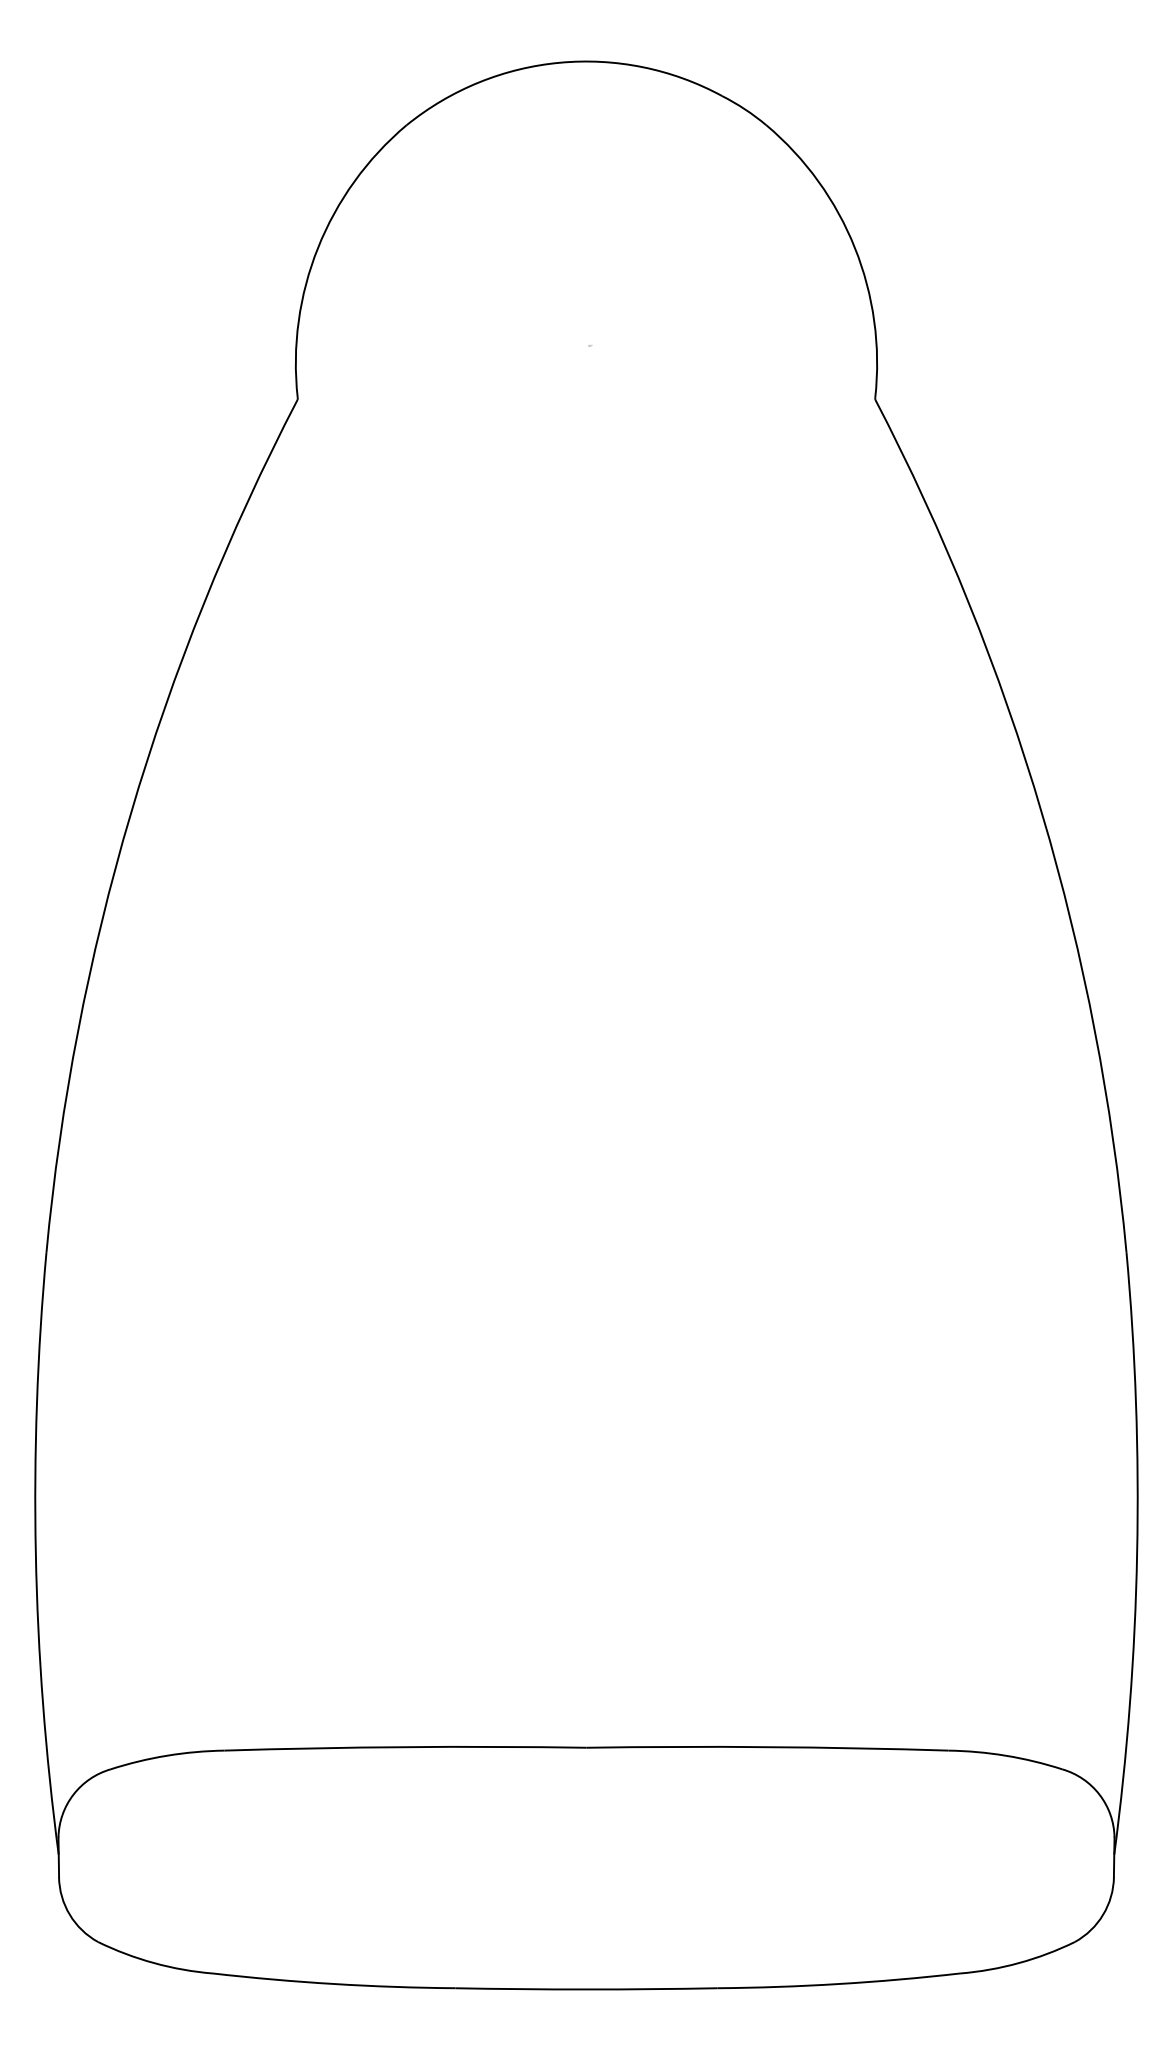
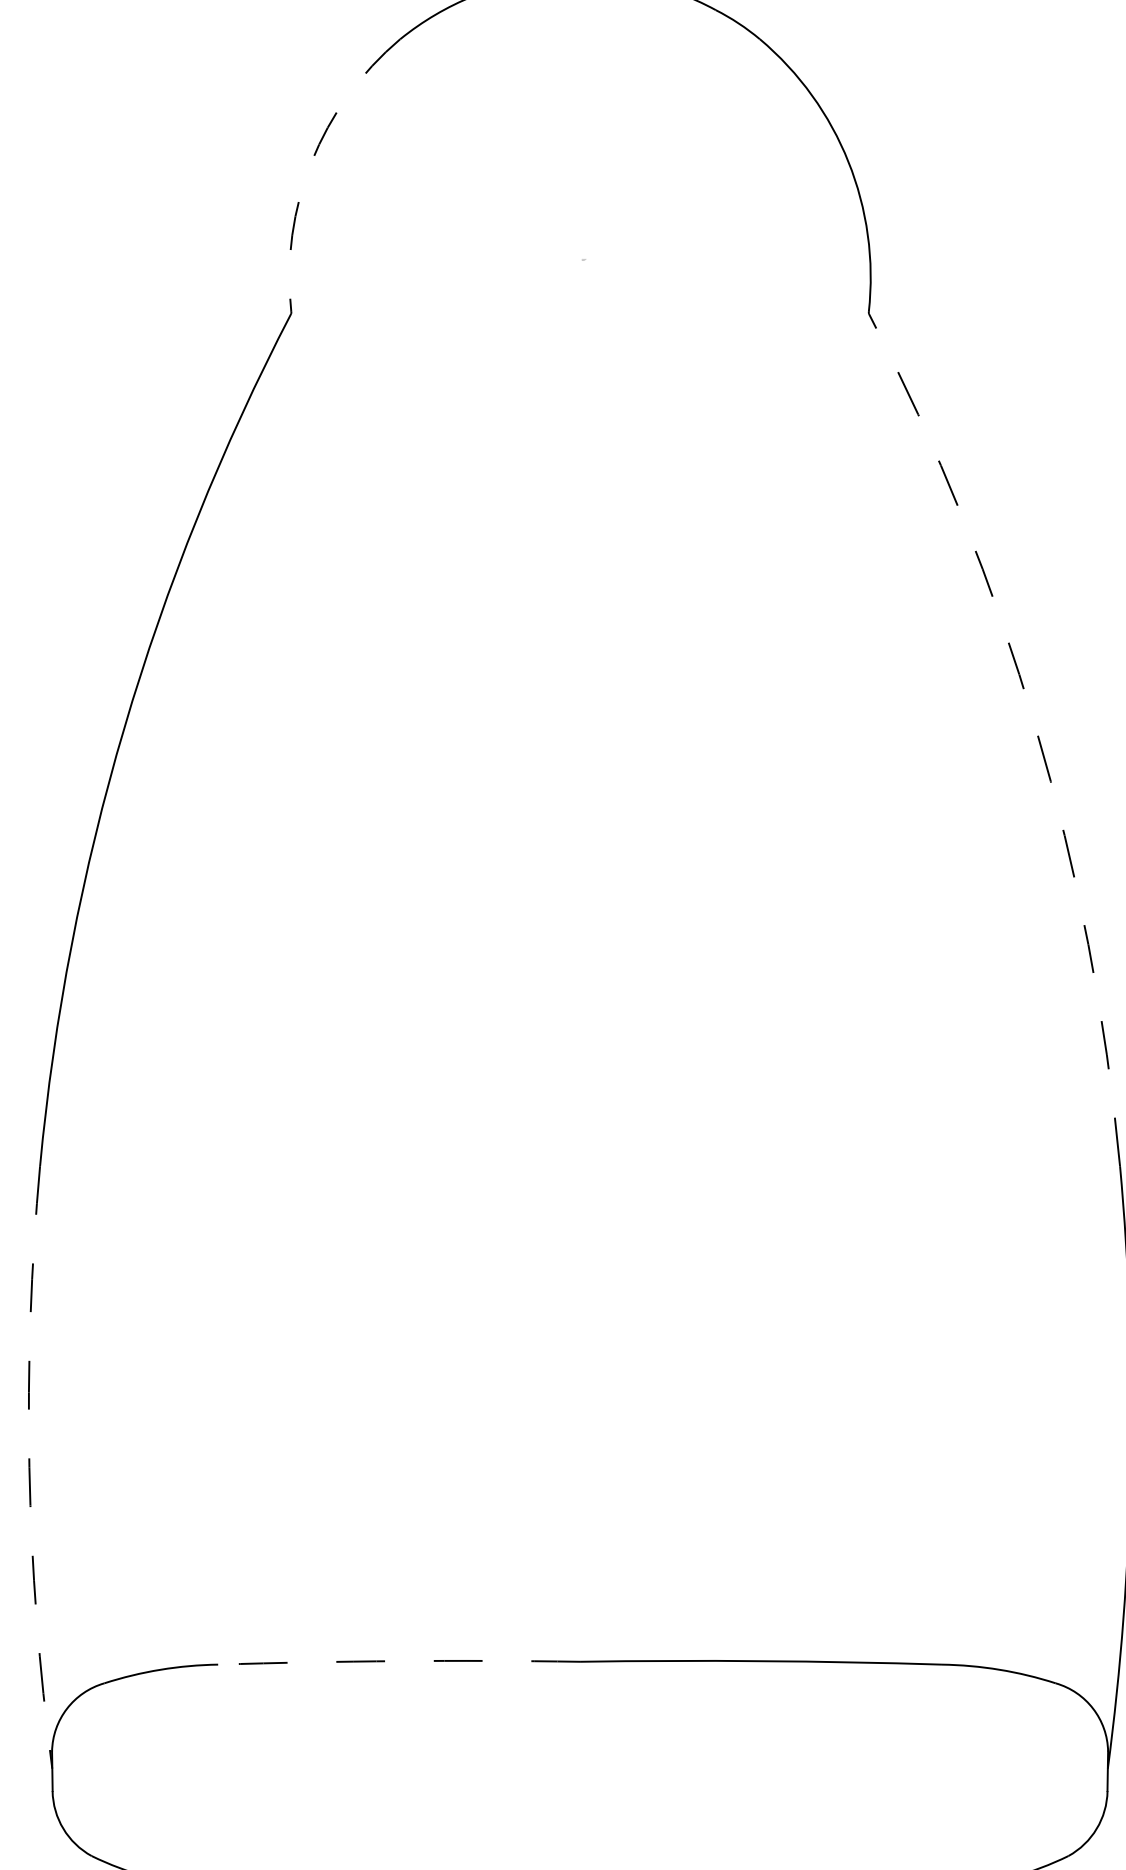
arc: (318, 247) -> (312, 161), solid -> dashed
arc: (1042, 813) -> (1036, 727), solid -> dashed
arc: (35, 1553) -> (29, 1467), solid -> dashed
arc: (405, 1747) -> (399, 1661), solid -> dashed

